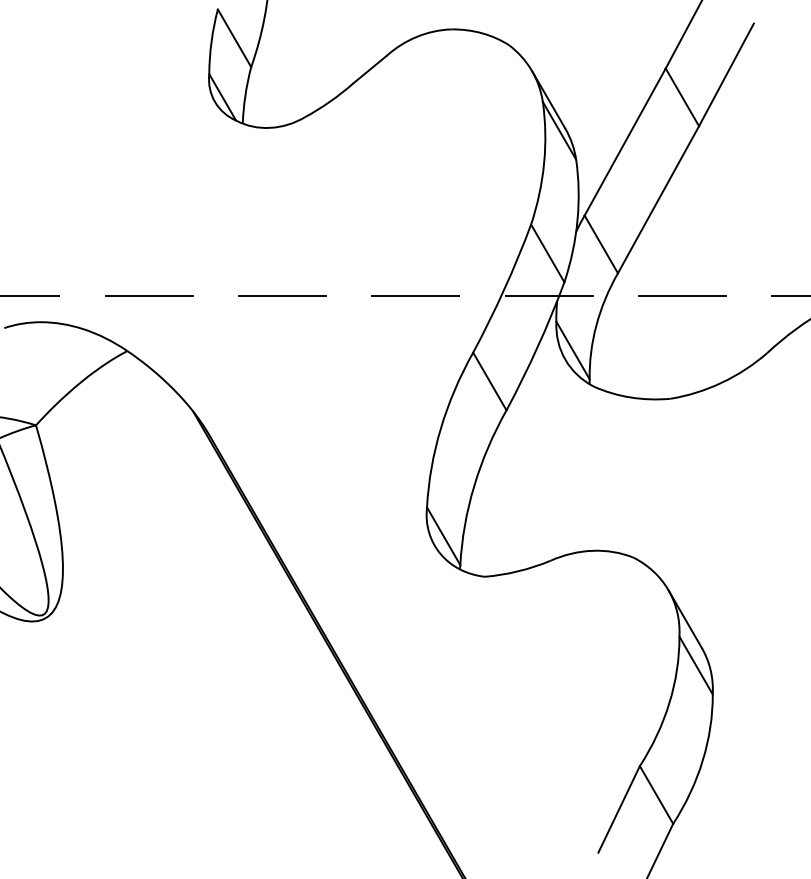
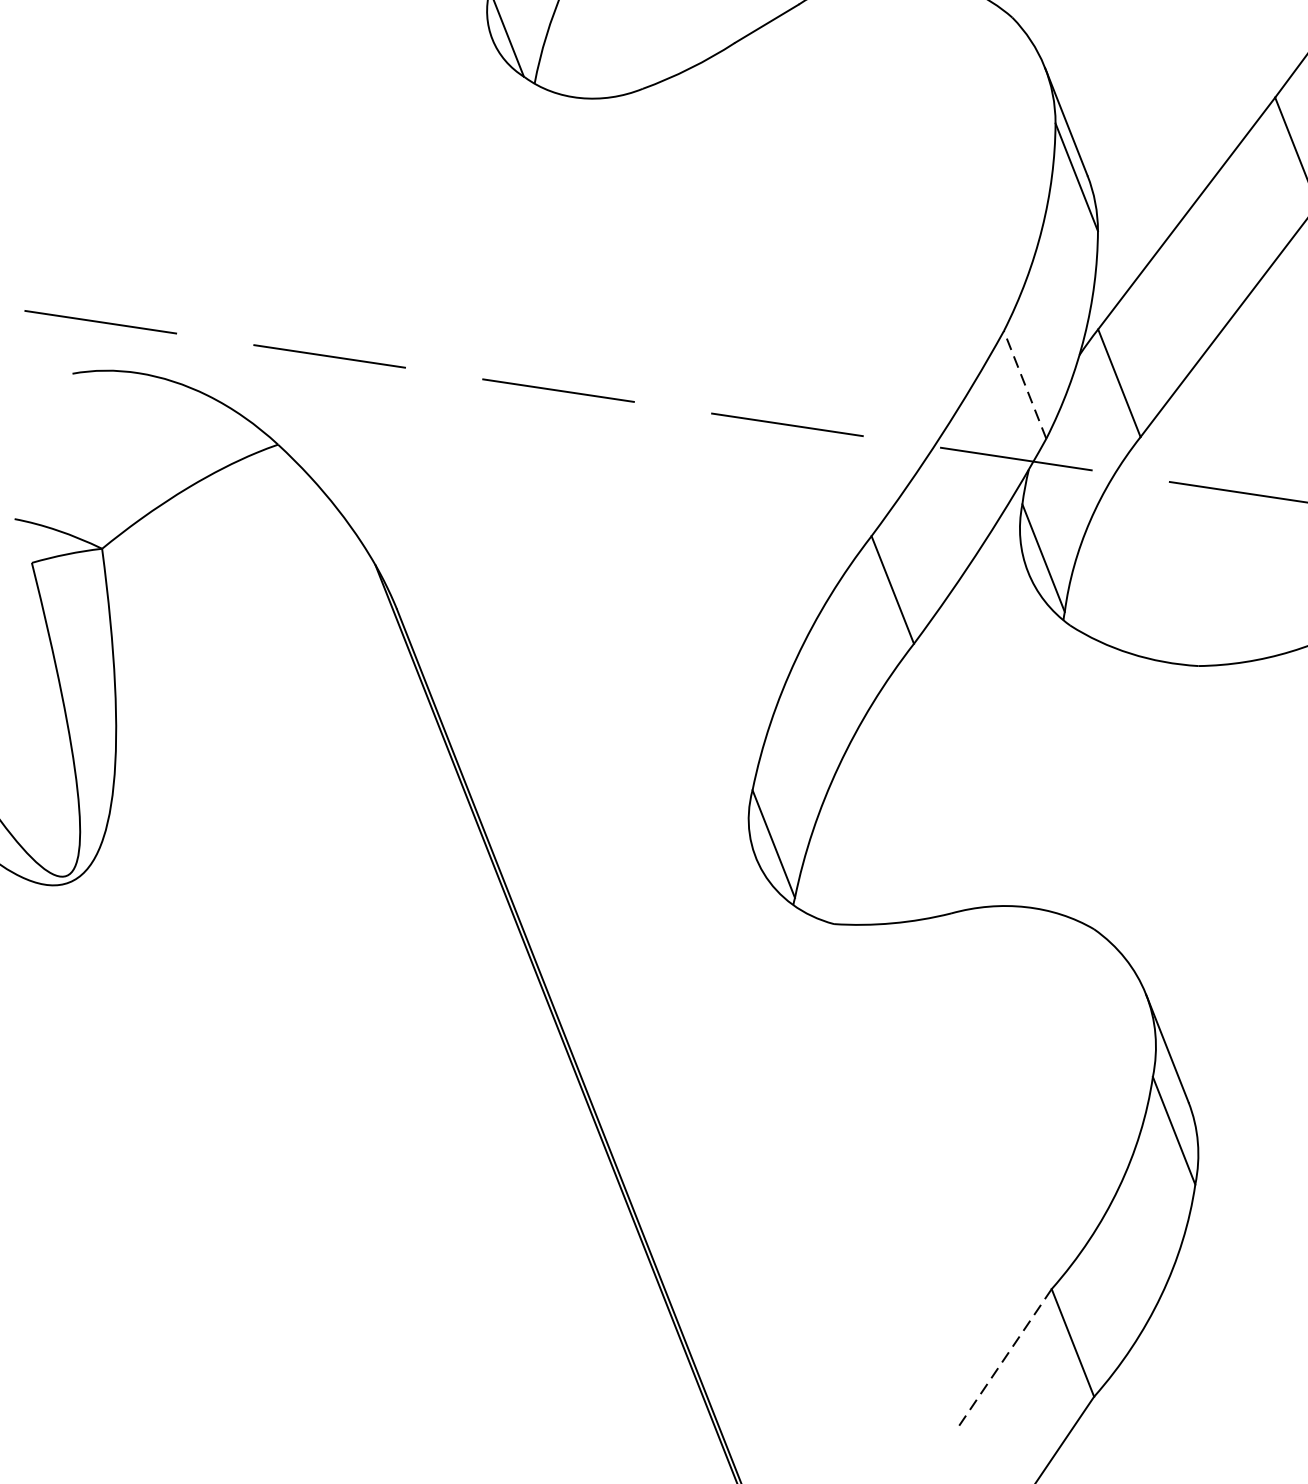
line: (547, 253) -> (1024, 384), solid -> dashed
line: (618, 809) -> (1003, 1358), solid -> dashed

